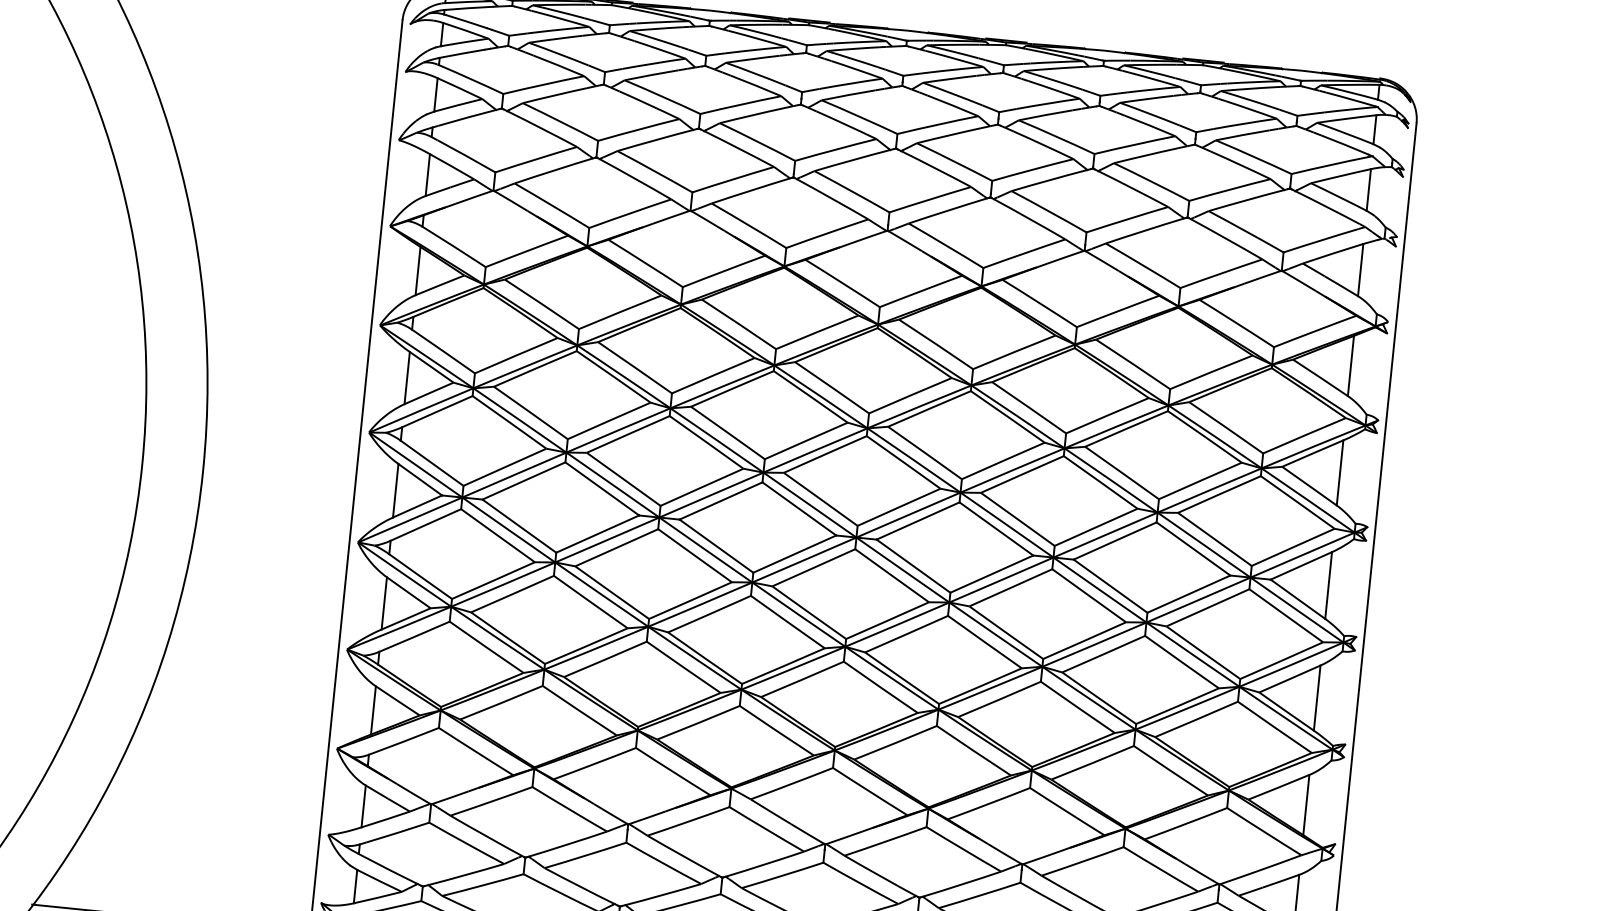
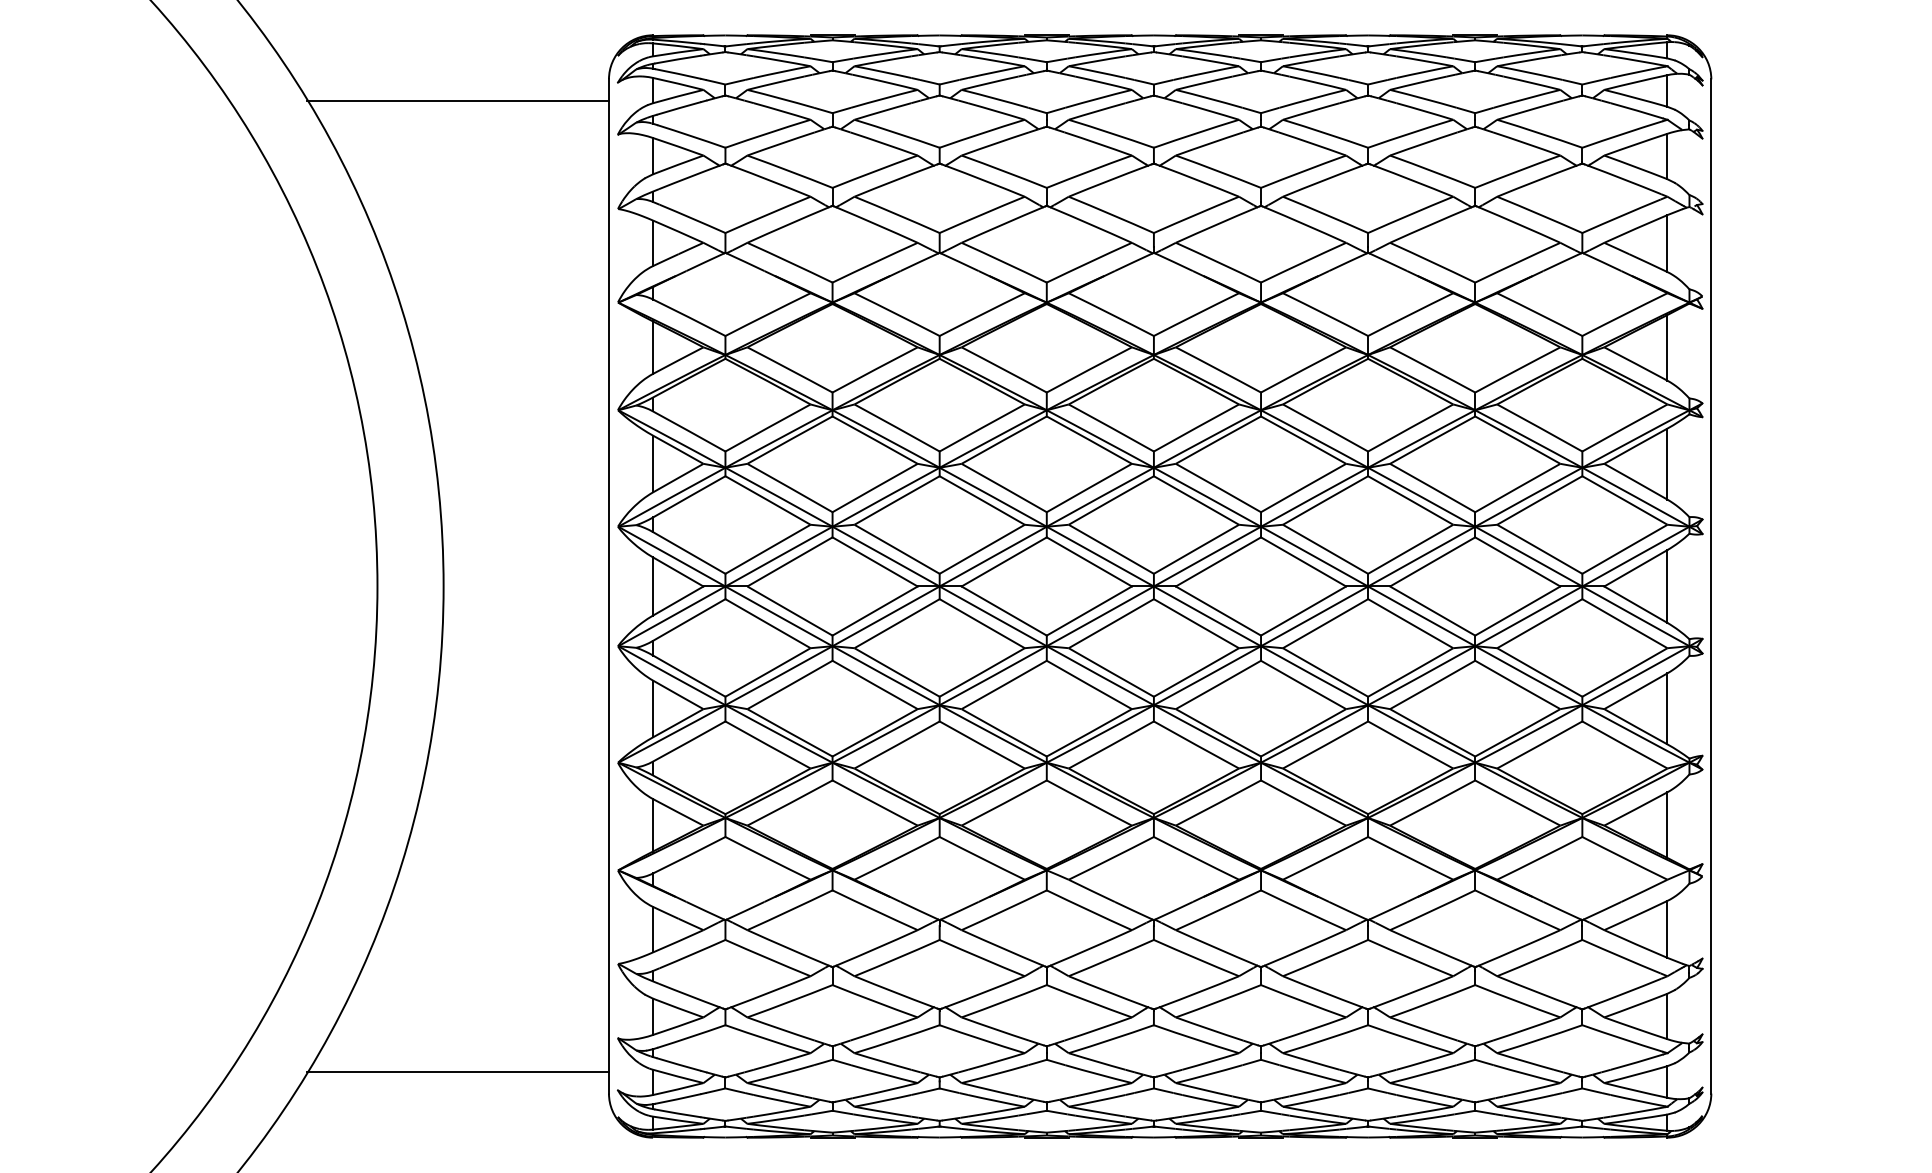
line: (261, 26) -> (457, 101), added

